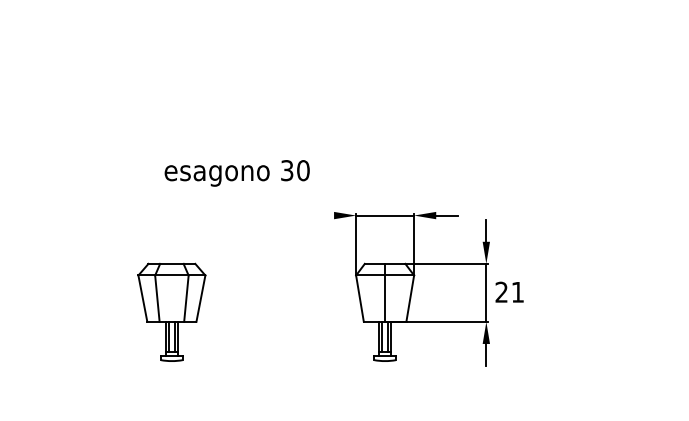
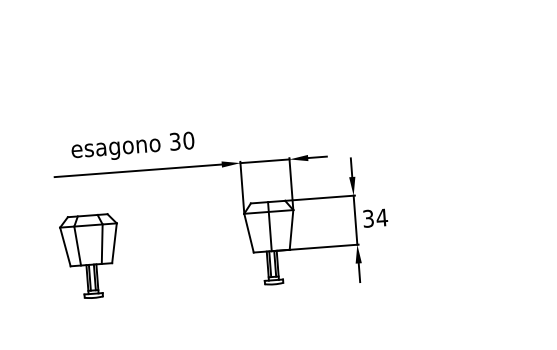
text: (236, 173) -> (132, 147), moved
line: (235, 215) -> (138, 170), added
text: (509, 292) -> (375, 218), 21 -> 34

